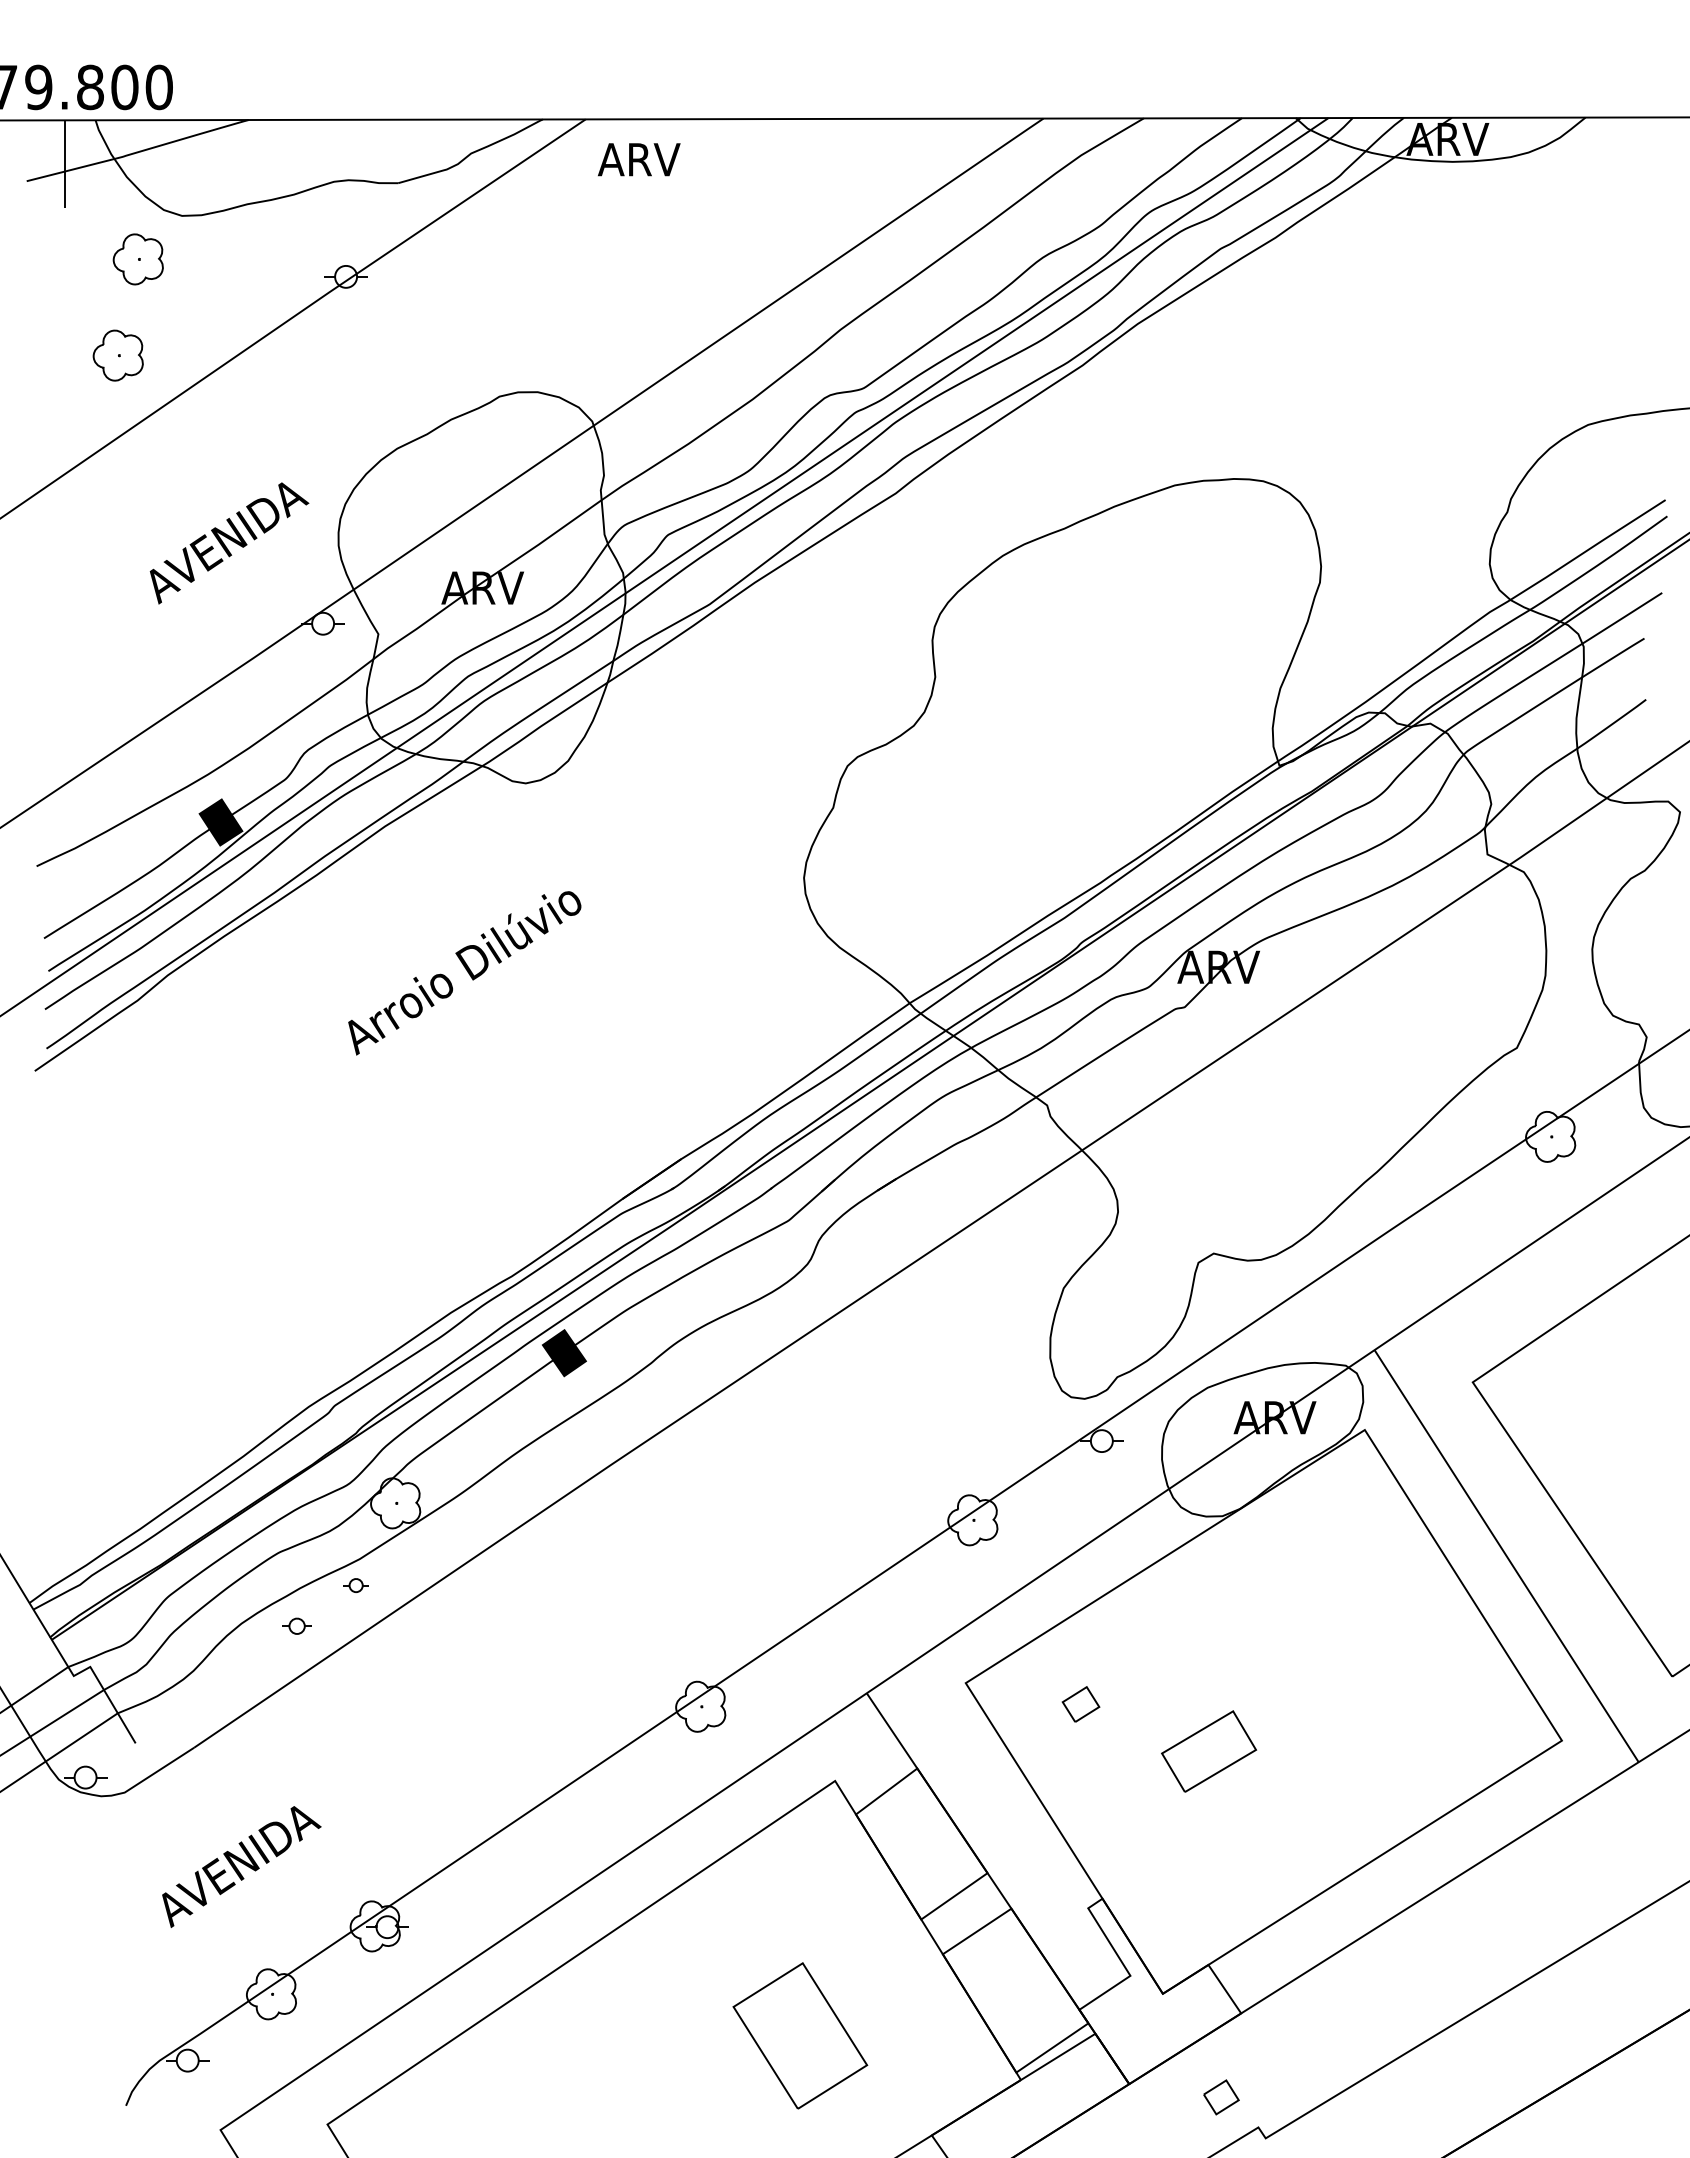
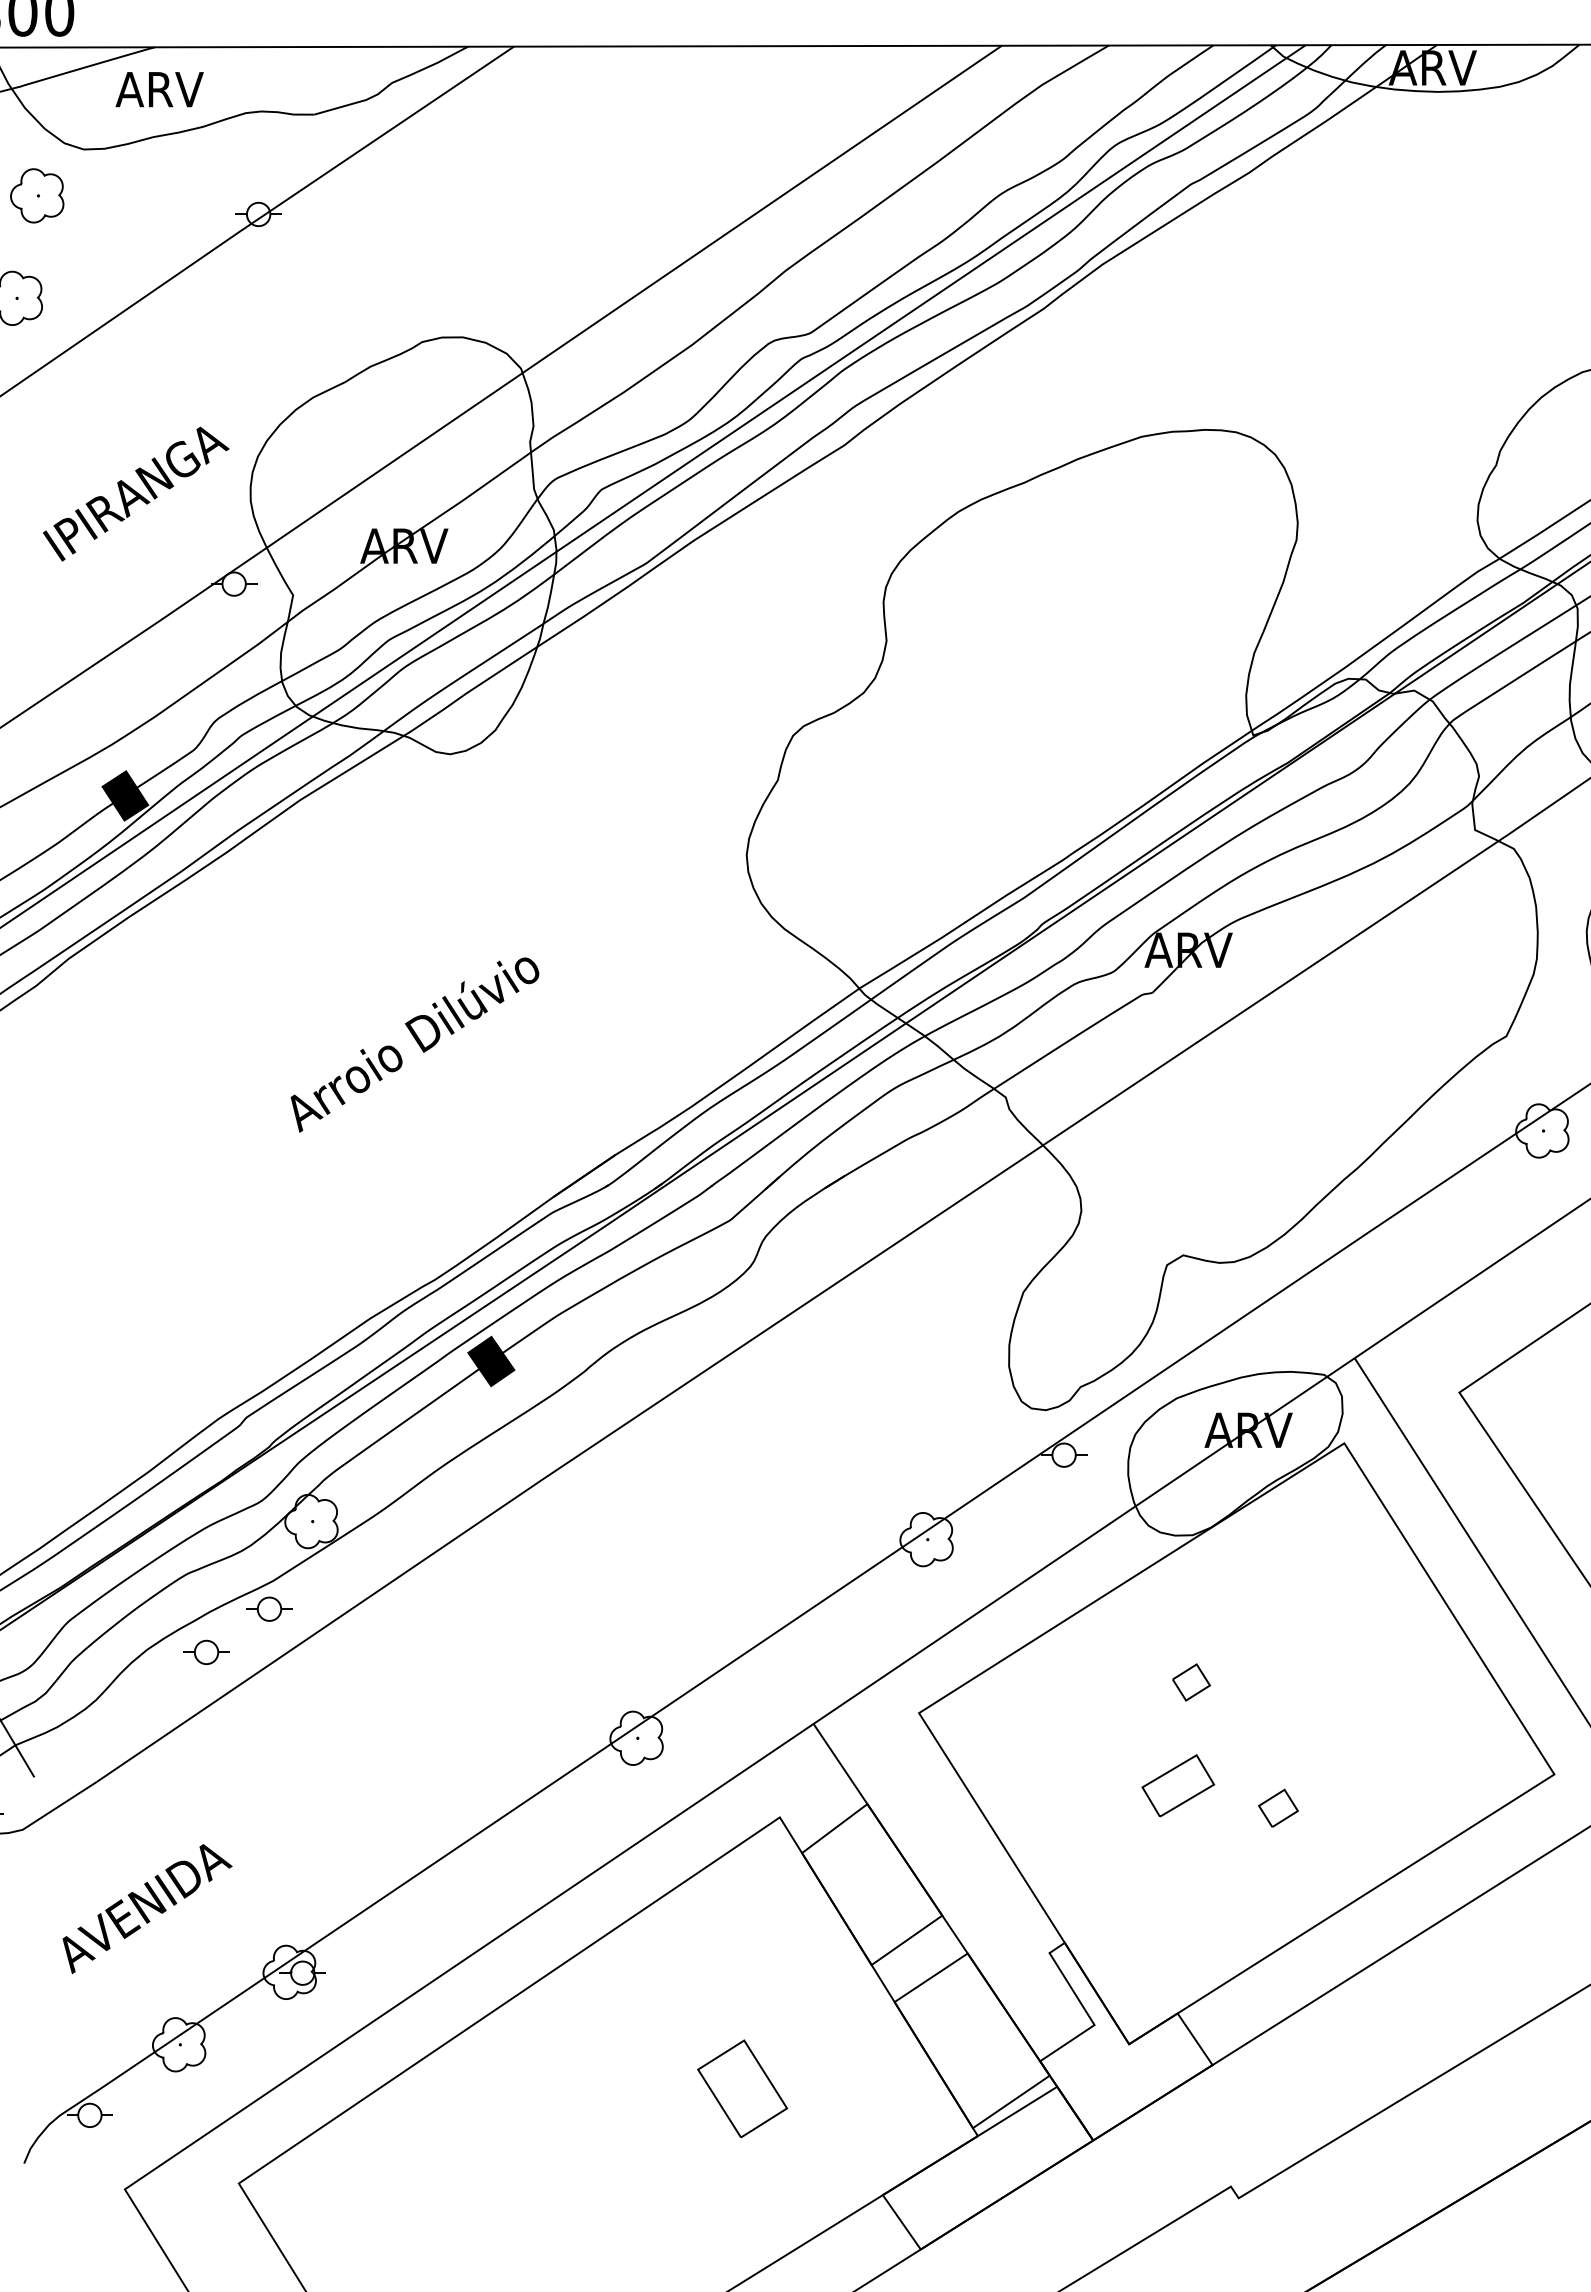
text: (639, 159) -> (159, 89), moved
text: (230, 540) -> (135, 495), AVENIDA -> IPIRANGA
text: (464, 973) -> (414, 1045), moved
part: (355, 1585) -> (268, 1609), size x1.67
part: (296, 1626) -> (205, 1652), size x1.43
part: (1080, 1704) -> (1277, 1808), moved
part: (1208, 1750) -> (1177, 1784), size x0.71
part: (799, 2035) -> (741, 2088), size x0.62
part: (1221, 2097) -> (1191, 1682), moved

